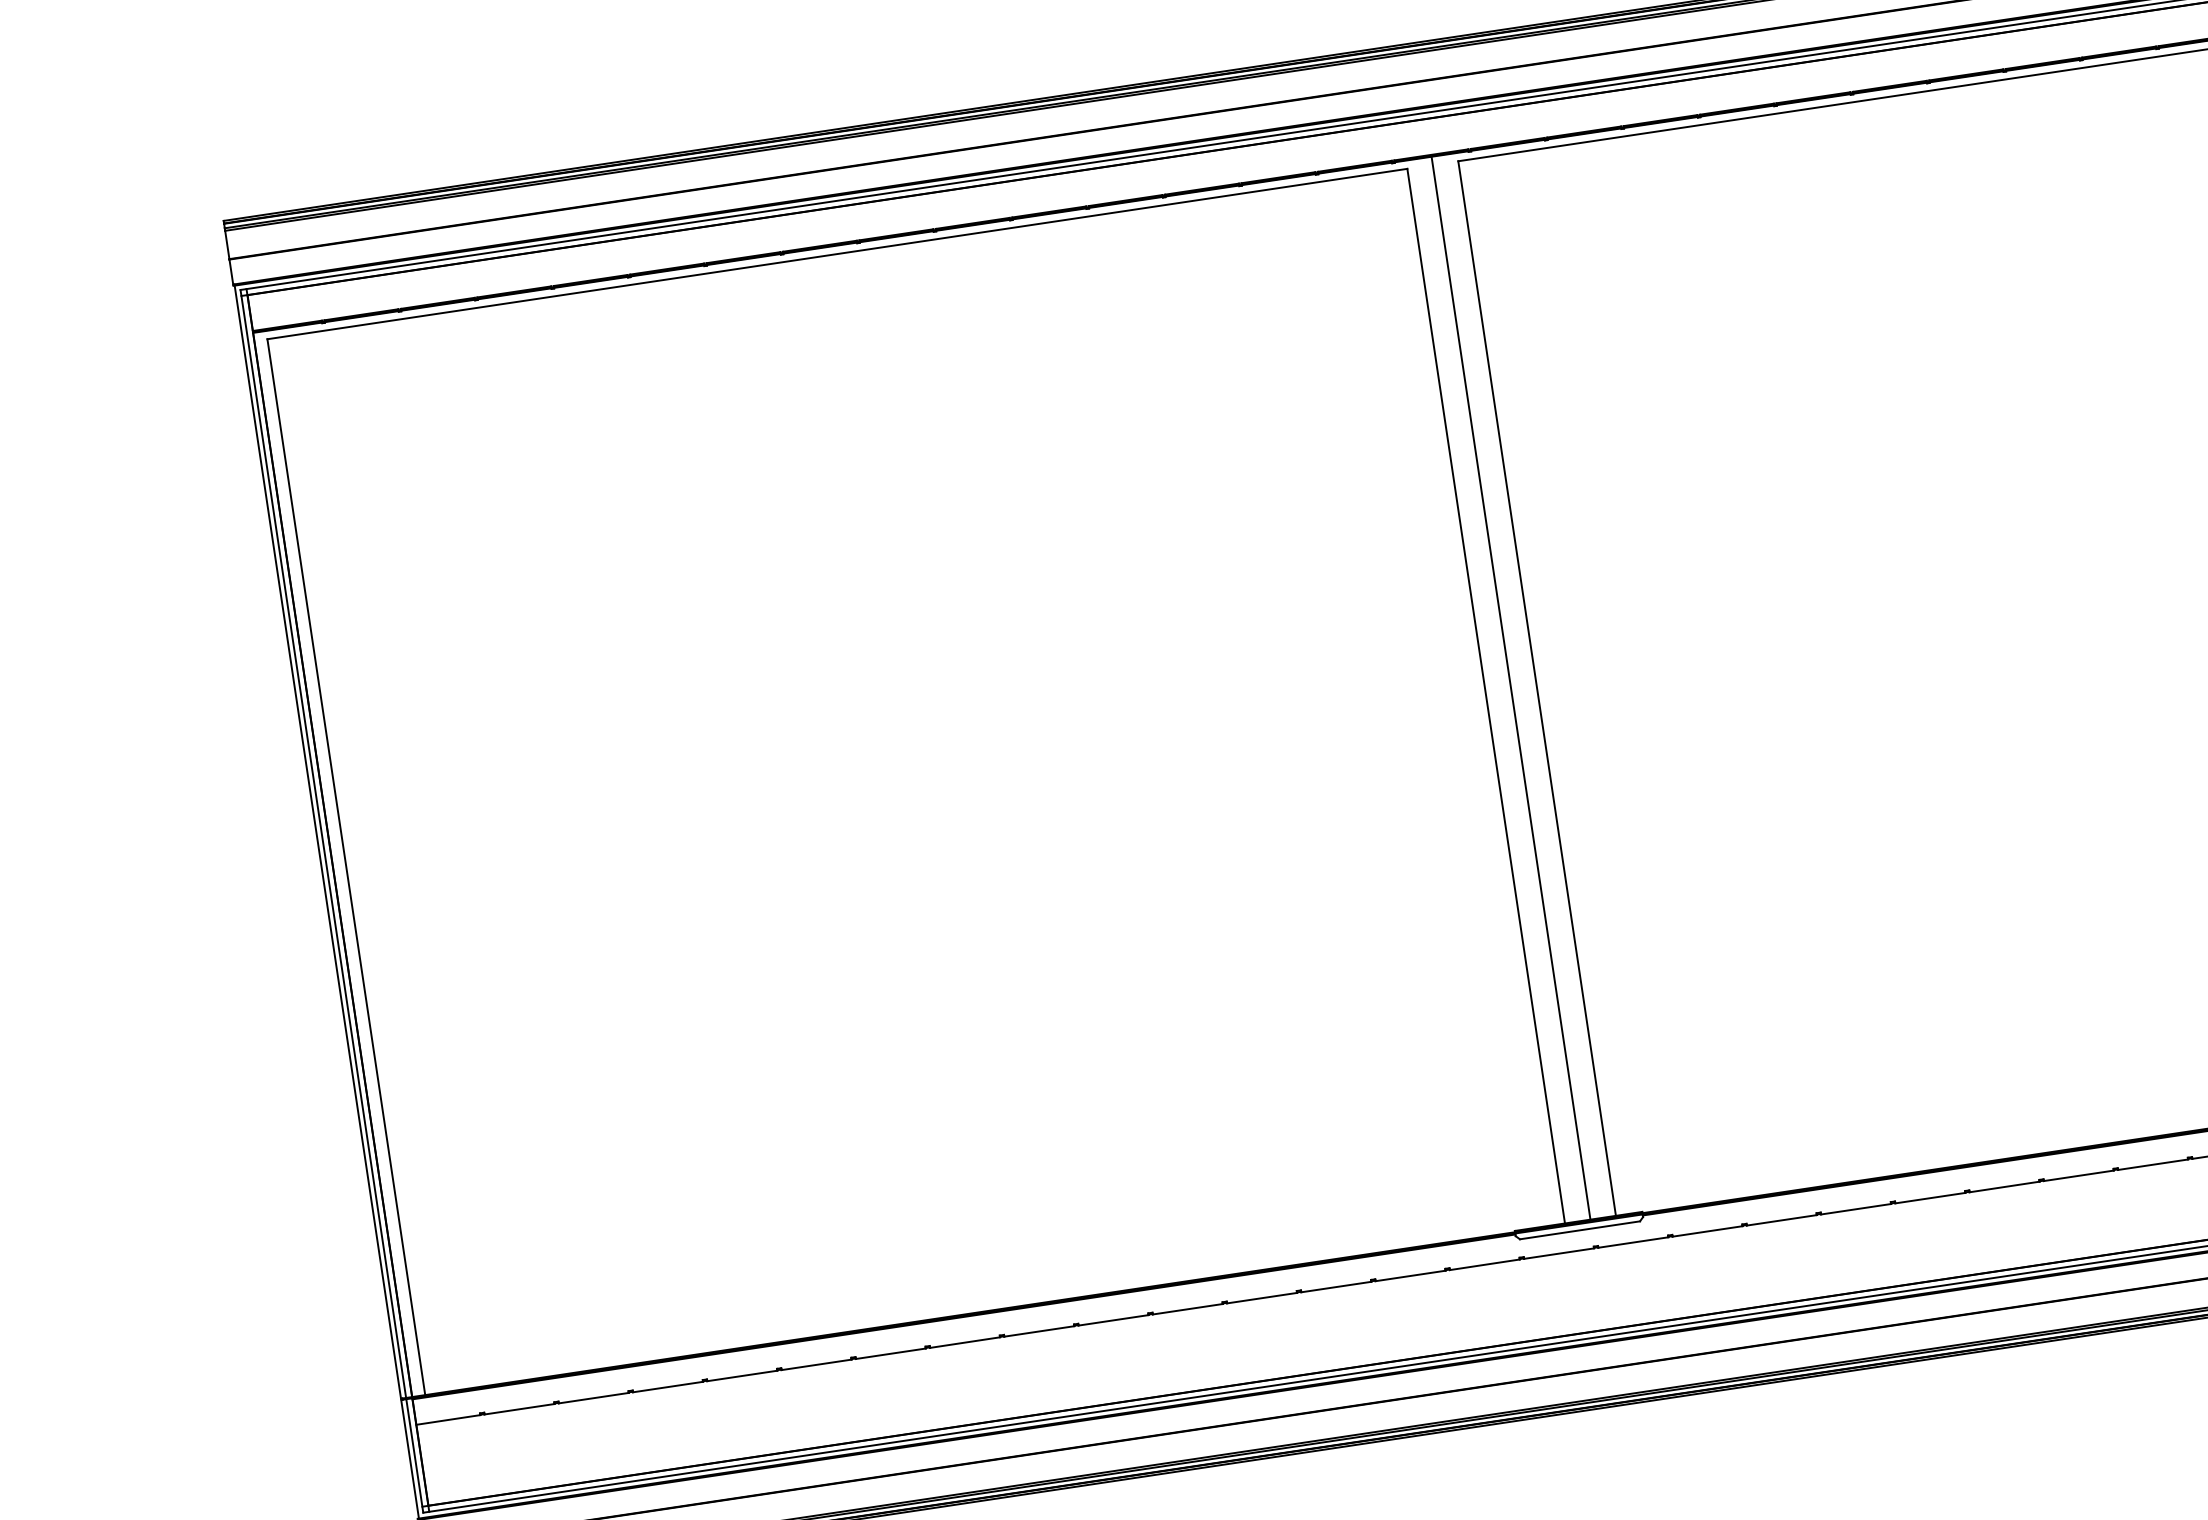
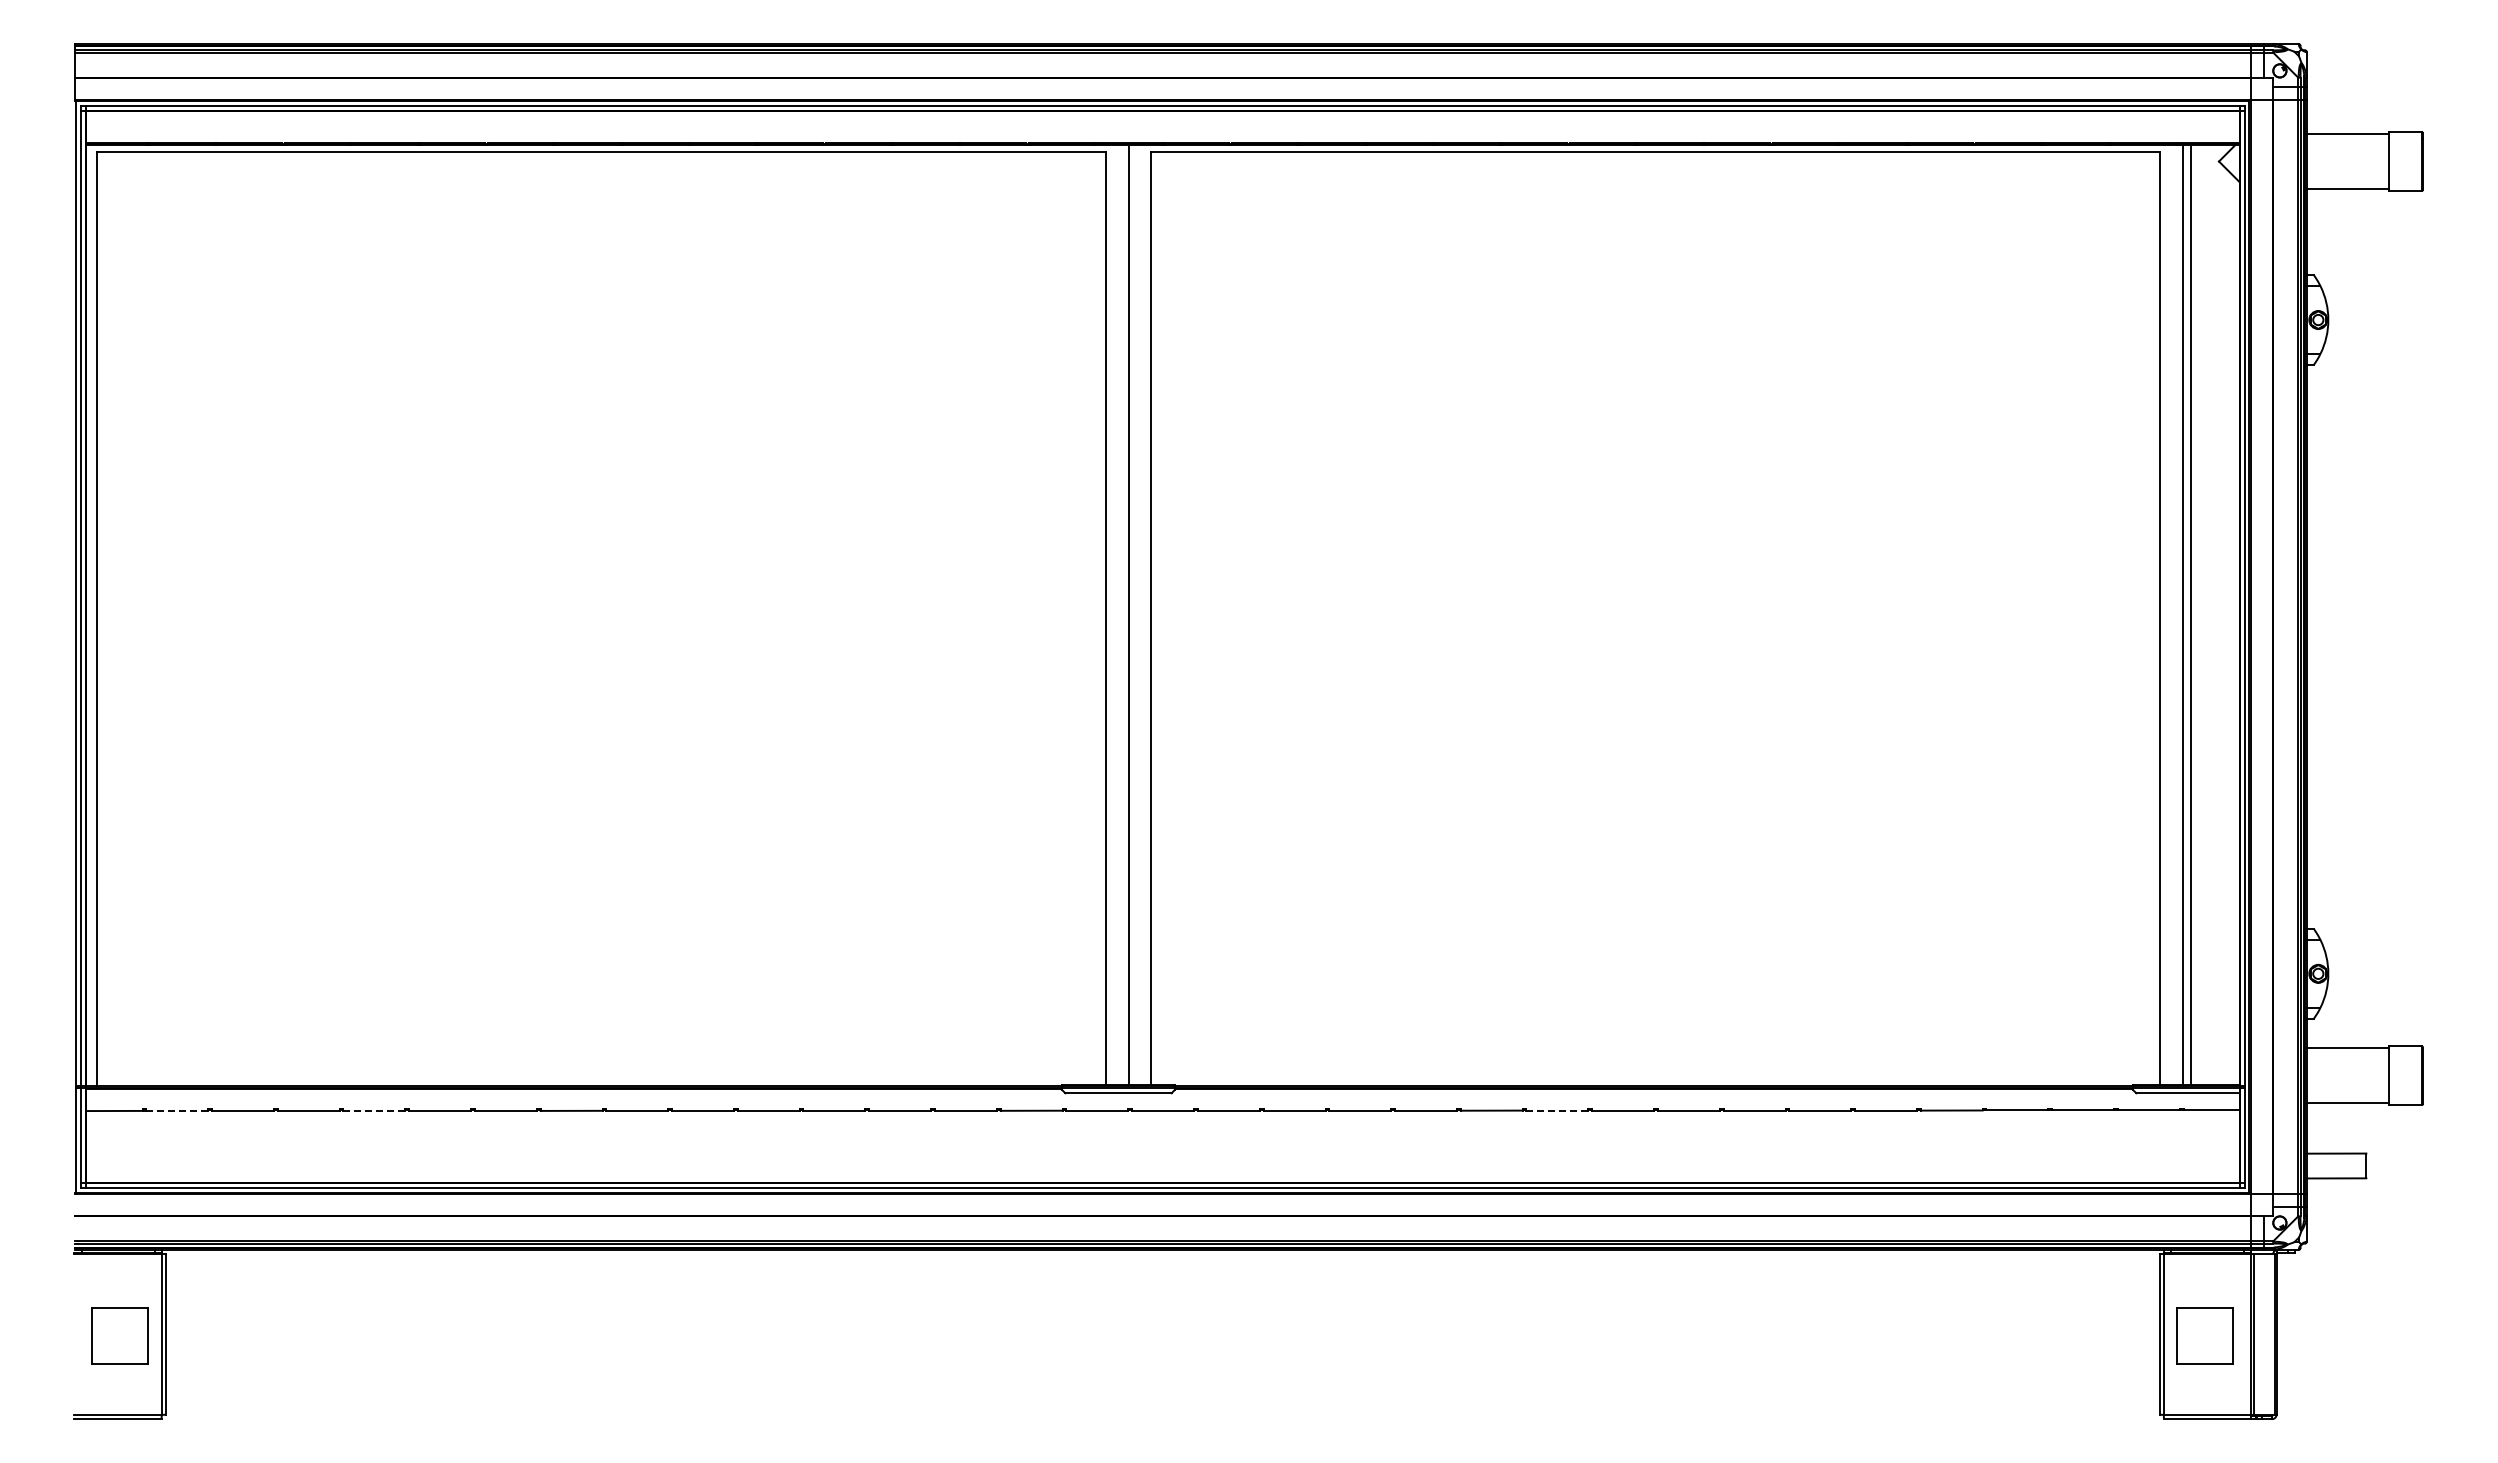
line: (2078, 1175) -> (1557, 1110), solid -> dashed
line: (742, 1375) -> (374, 1110), solid -> dashed
line: (519, 1408) -> (177, 1110), solid -> dashed

